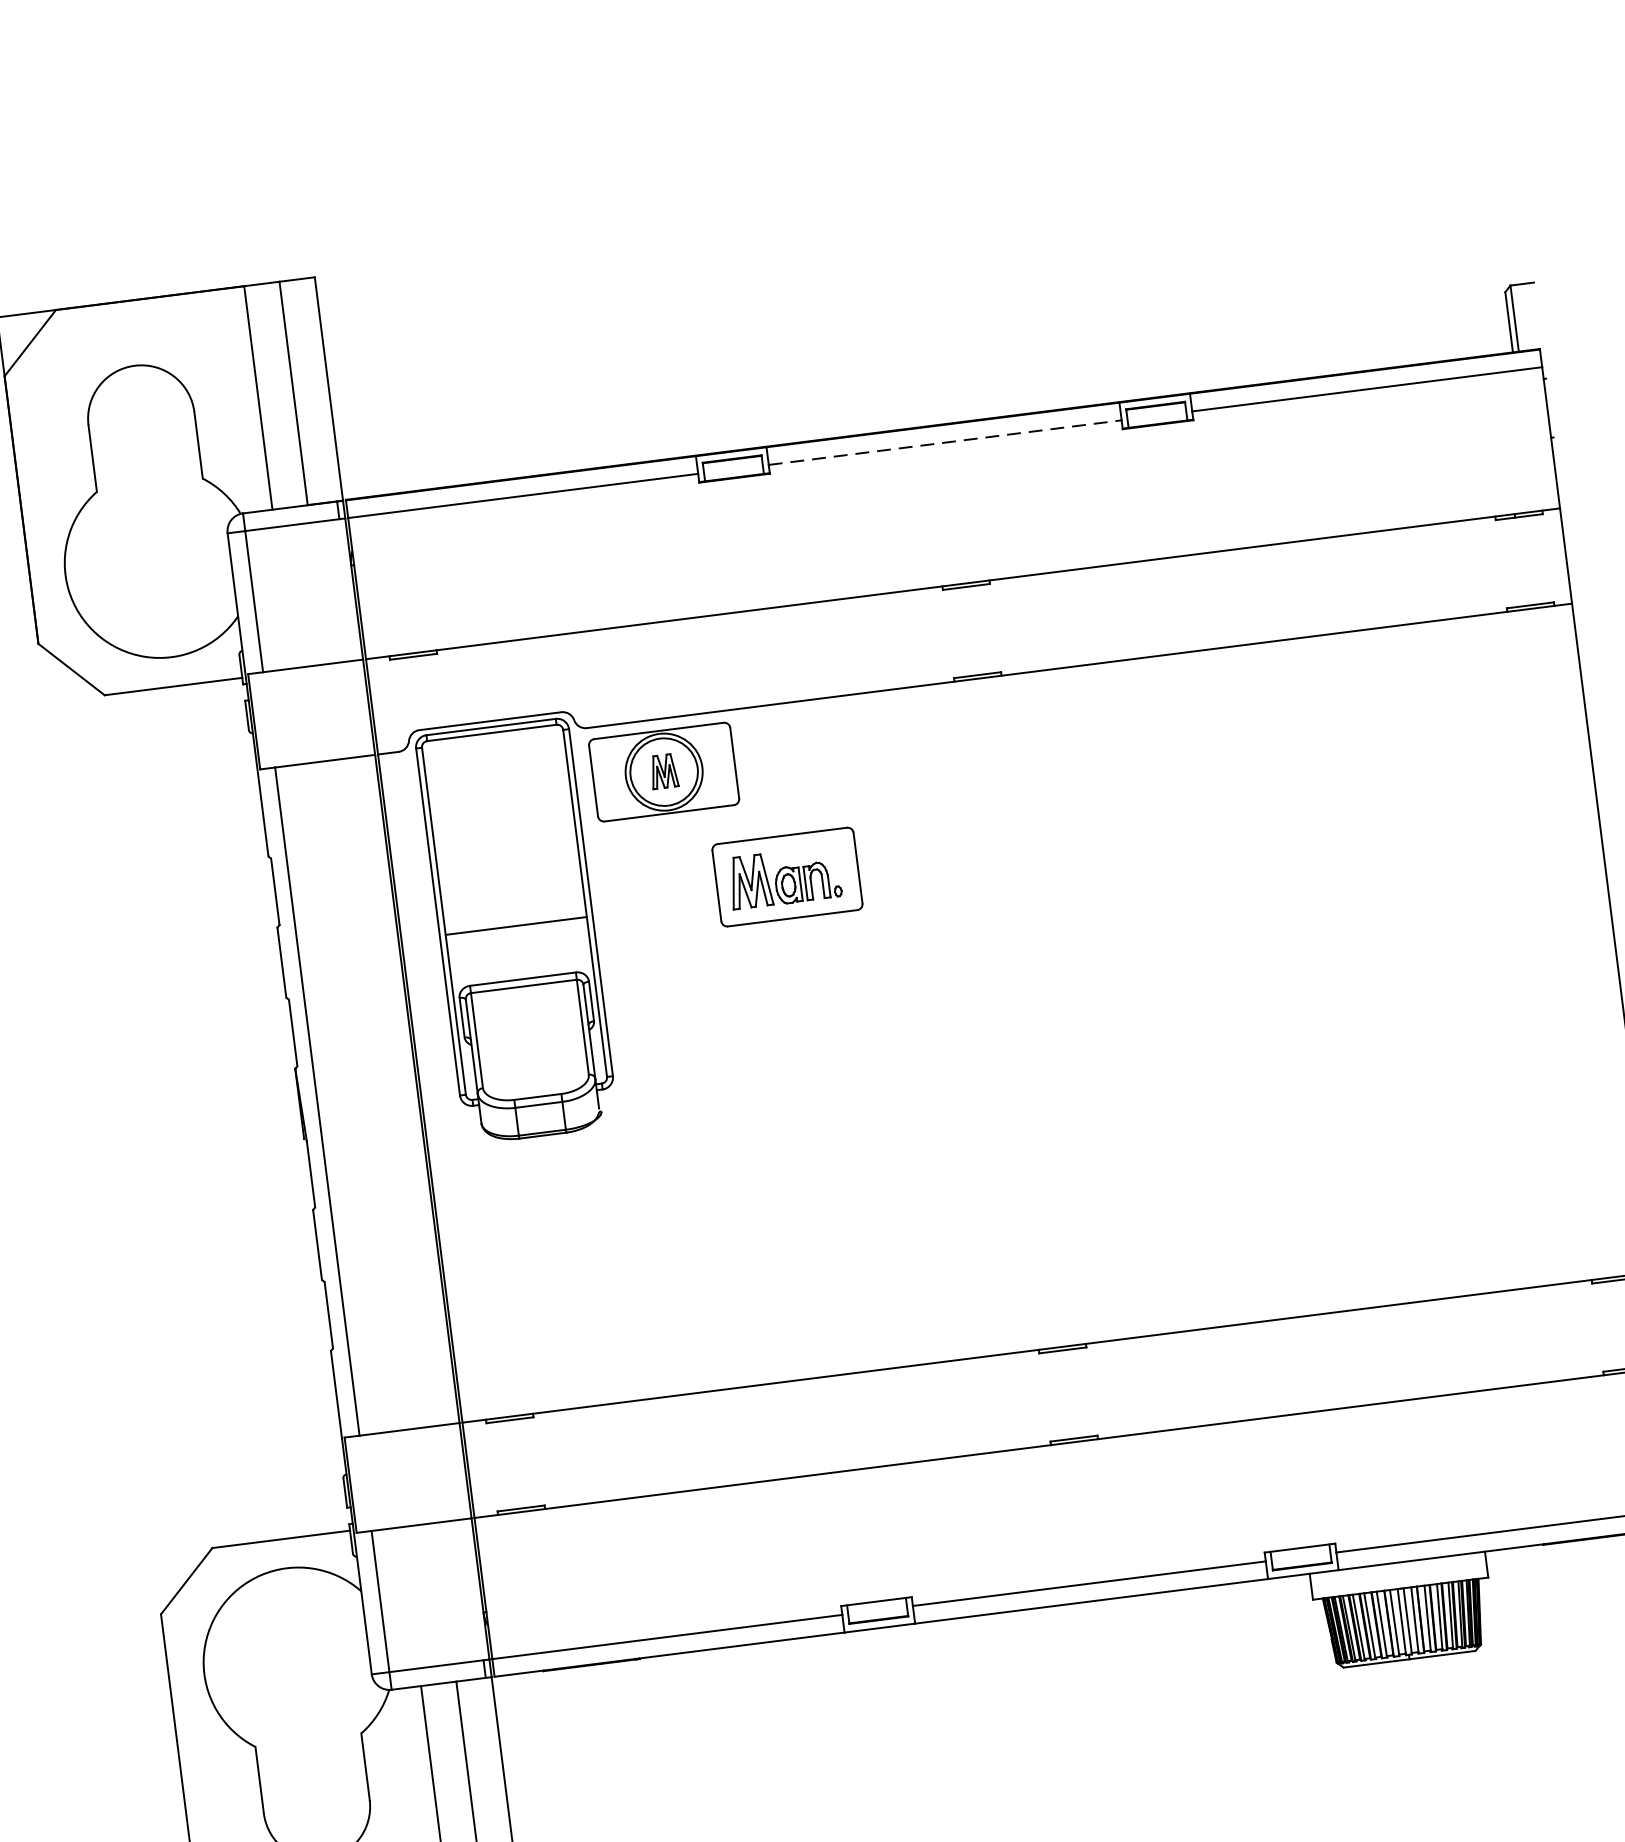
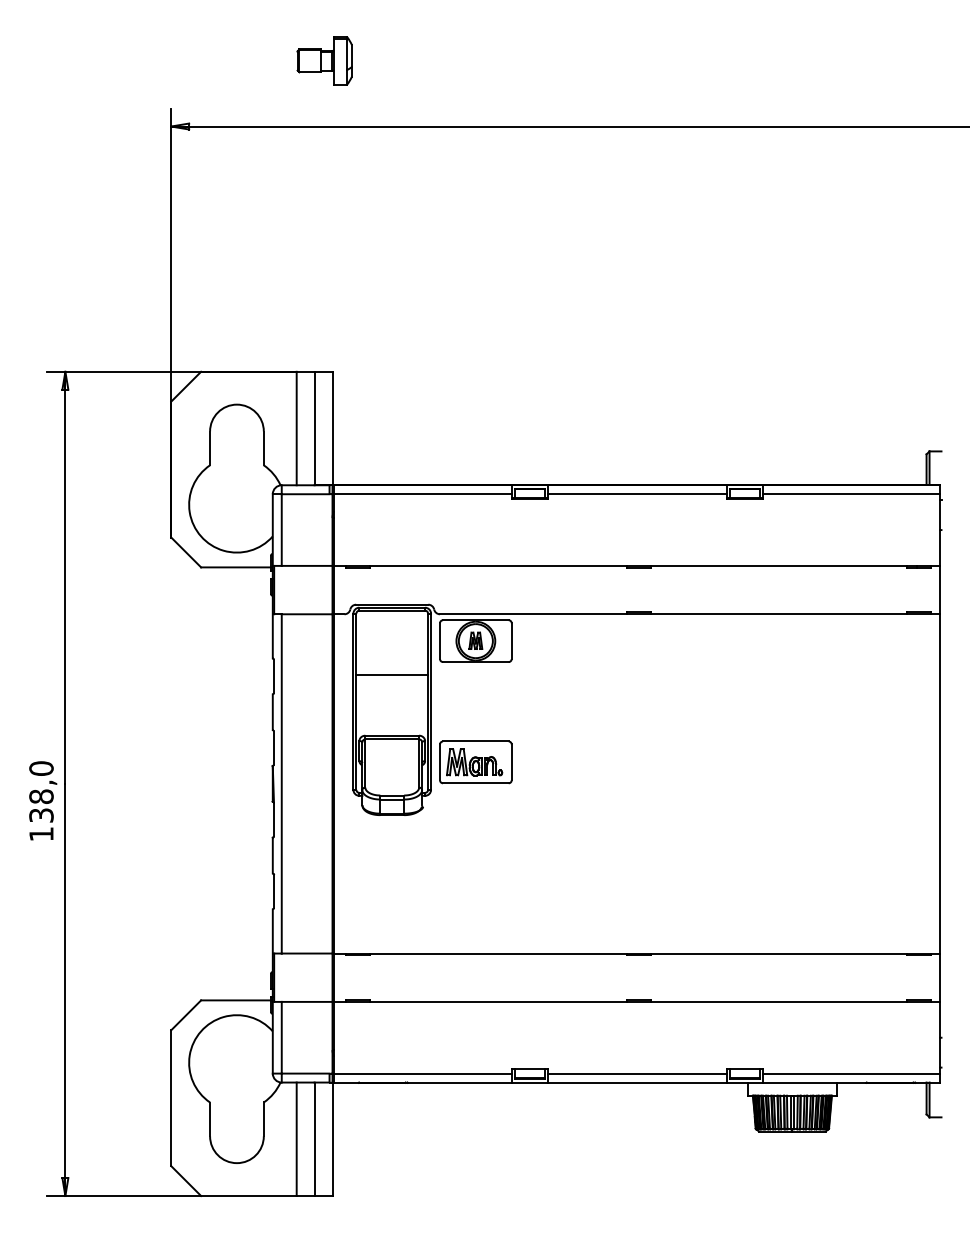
line: (946, 443) -> (637, 494), dashed -> solid
part: (786, 877) -> (475, 762), moved
line: (516, 925) -> (392, 674), moved

